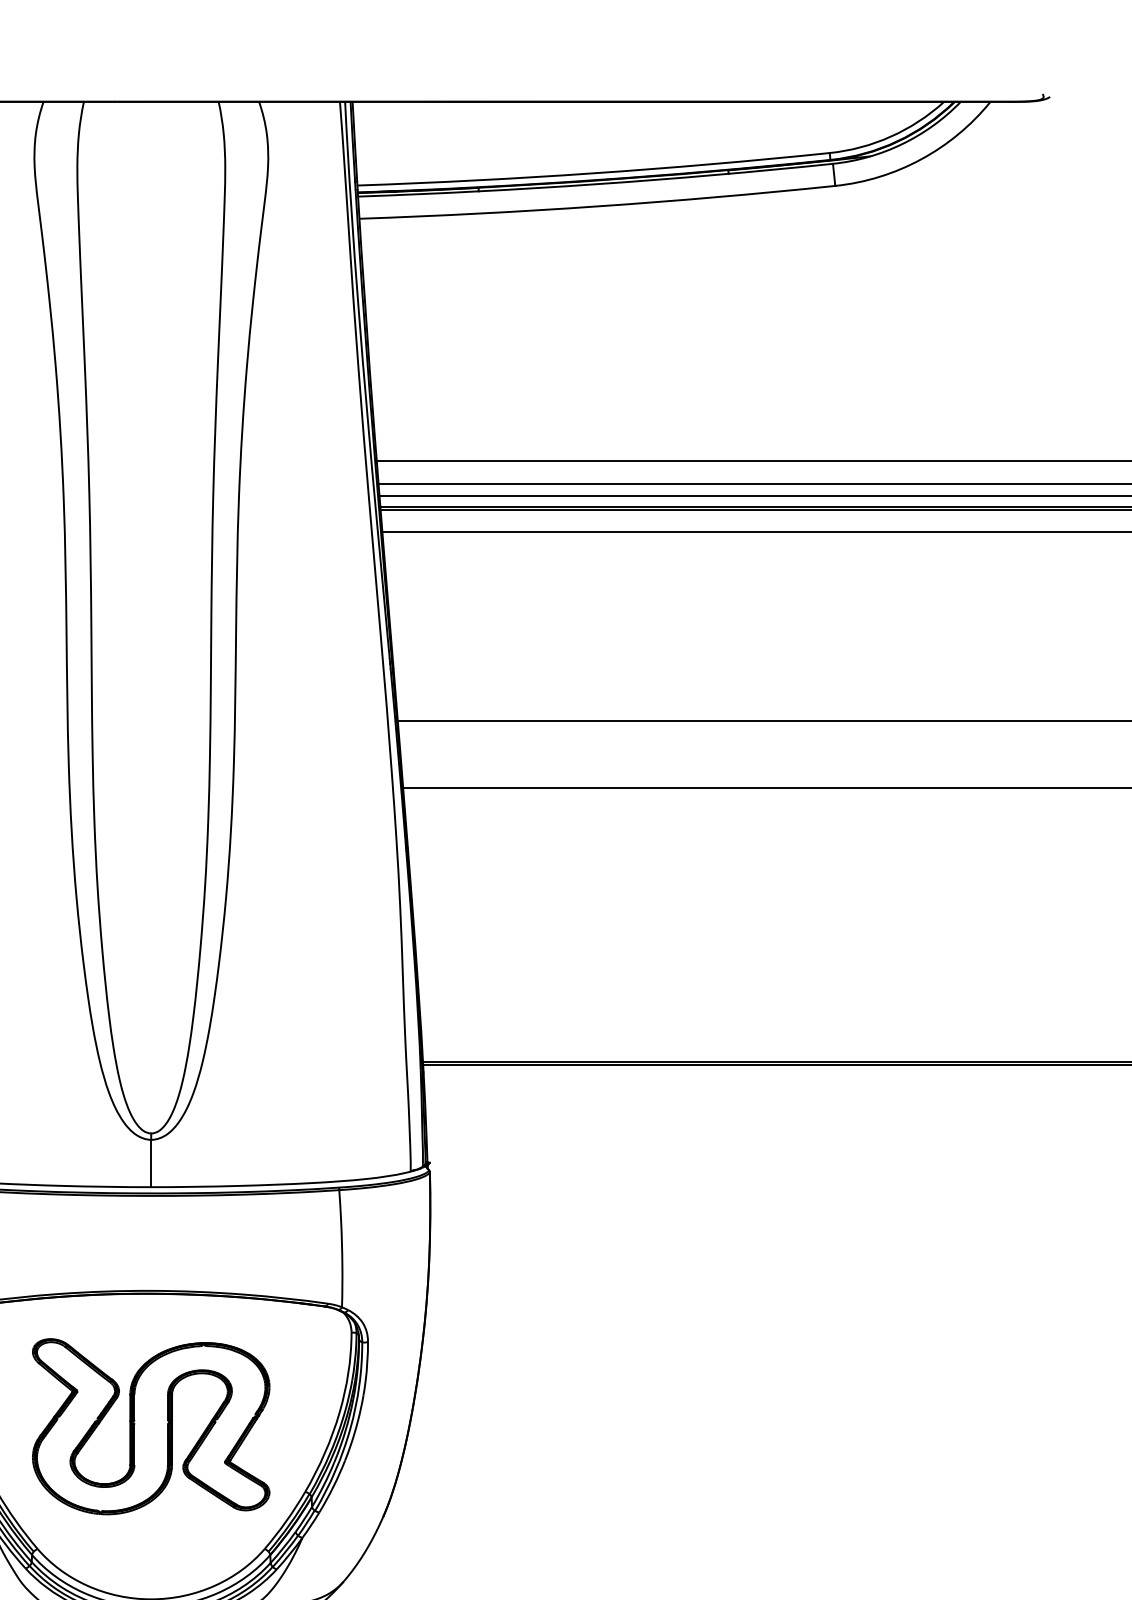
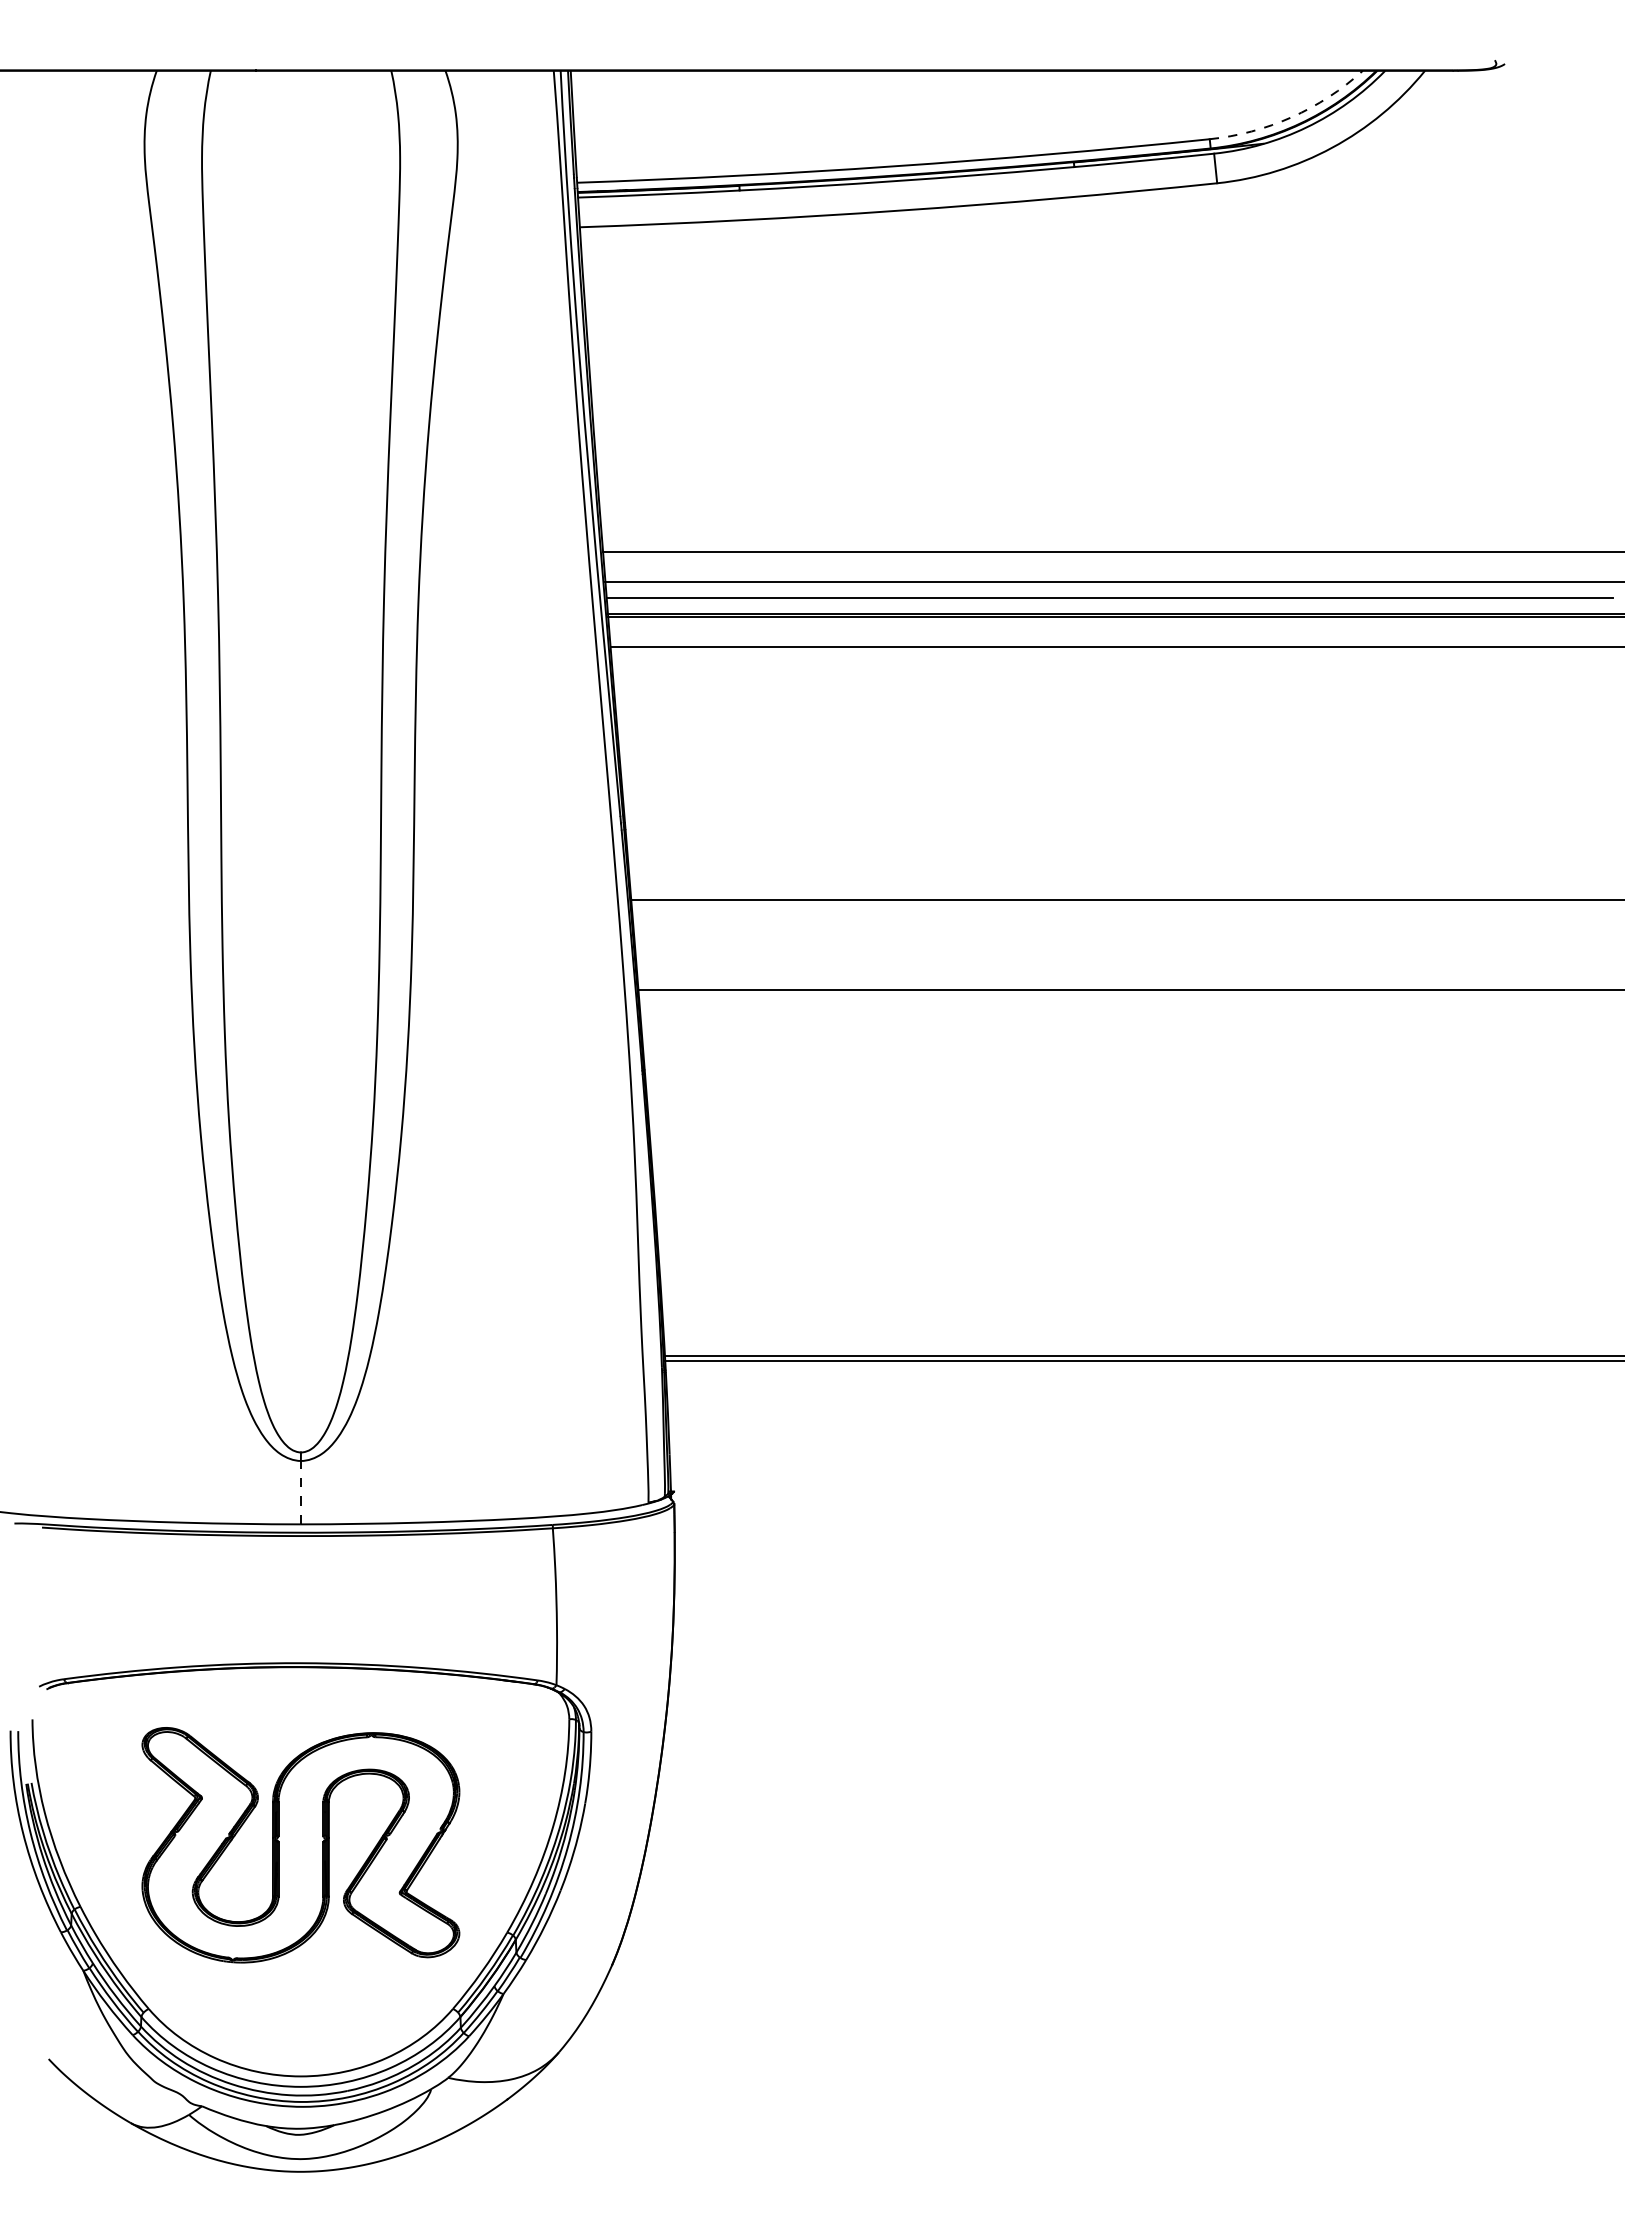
arc: (890, 136) -> (1291, 117), solid -> dashed
line: (150, 1163) -> (300, 1492), solid -> dashed

